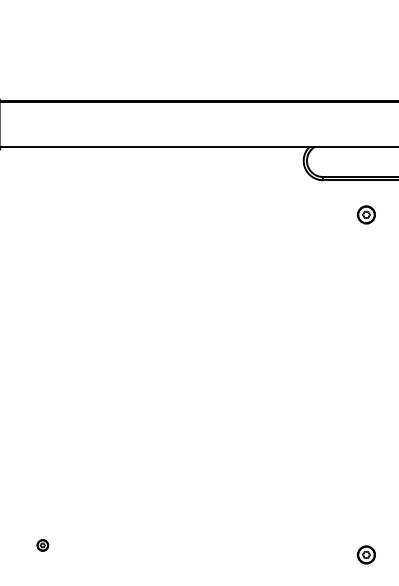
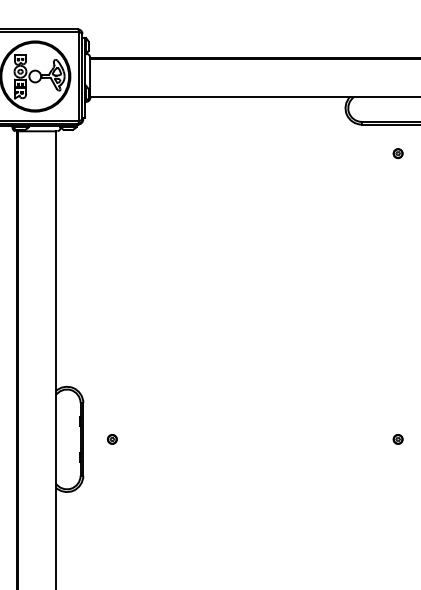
part: (365, 214) -> (397, 153), size x0.62
part: (42, 545) -> (112, 439), moved
part: (365, 555) -> (397, 439), size x0.62

